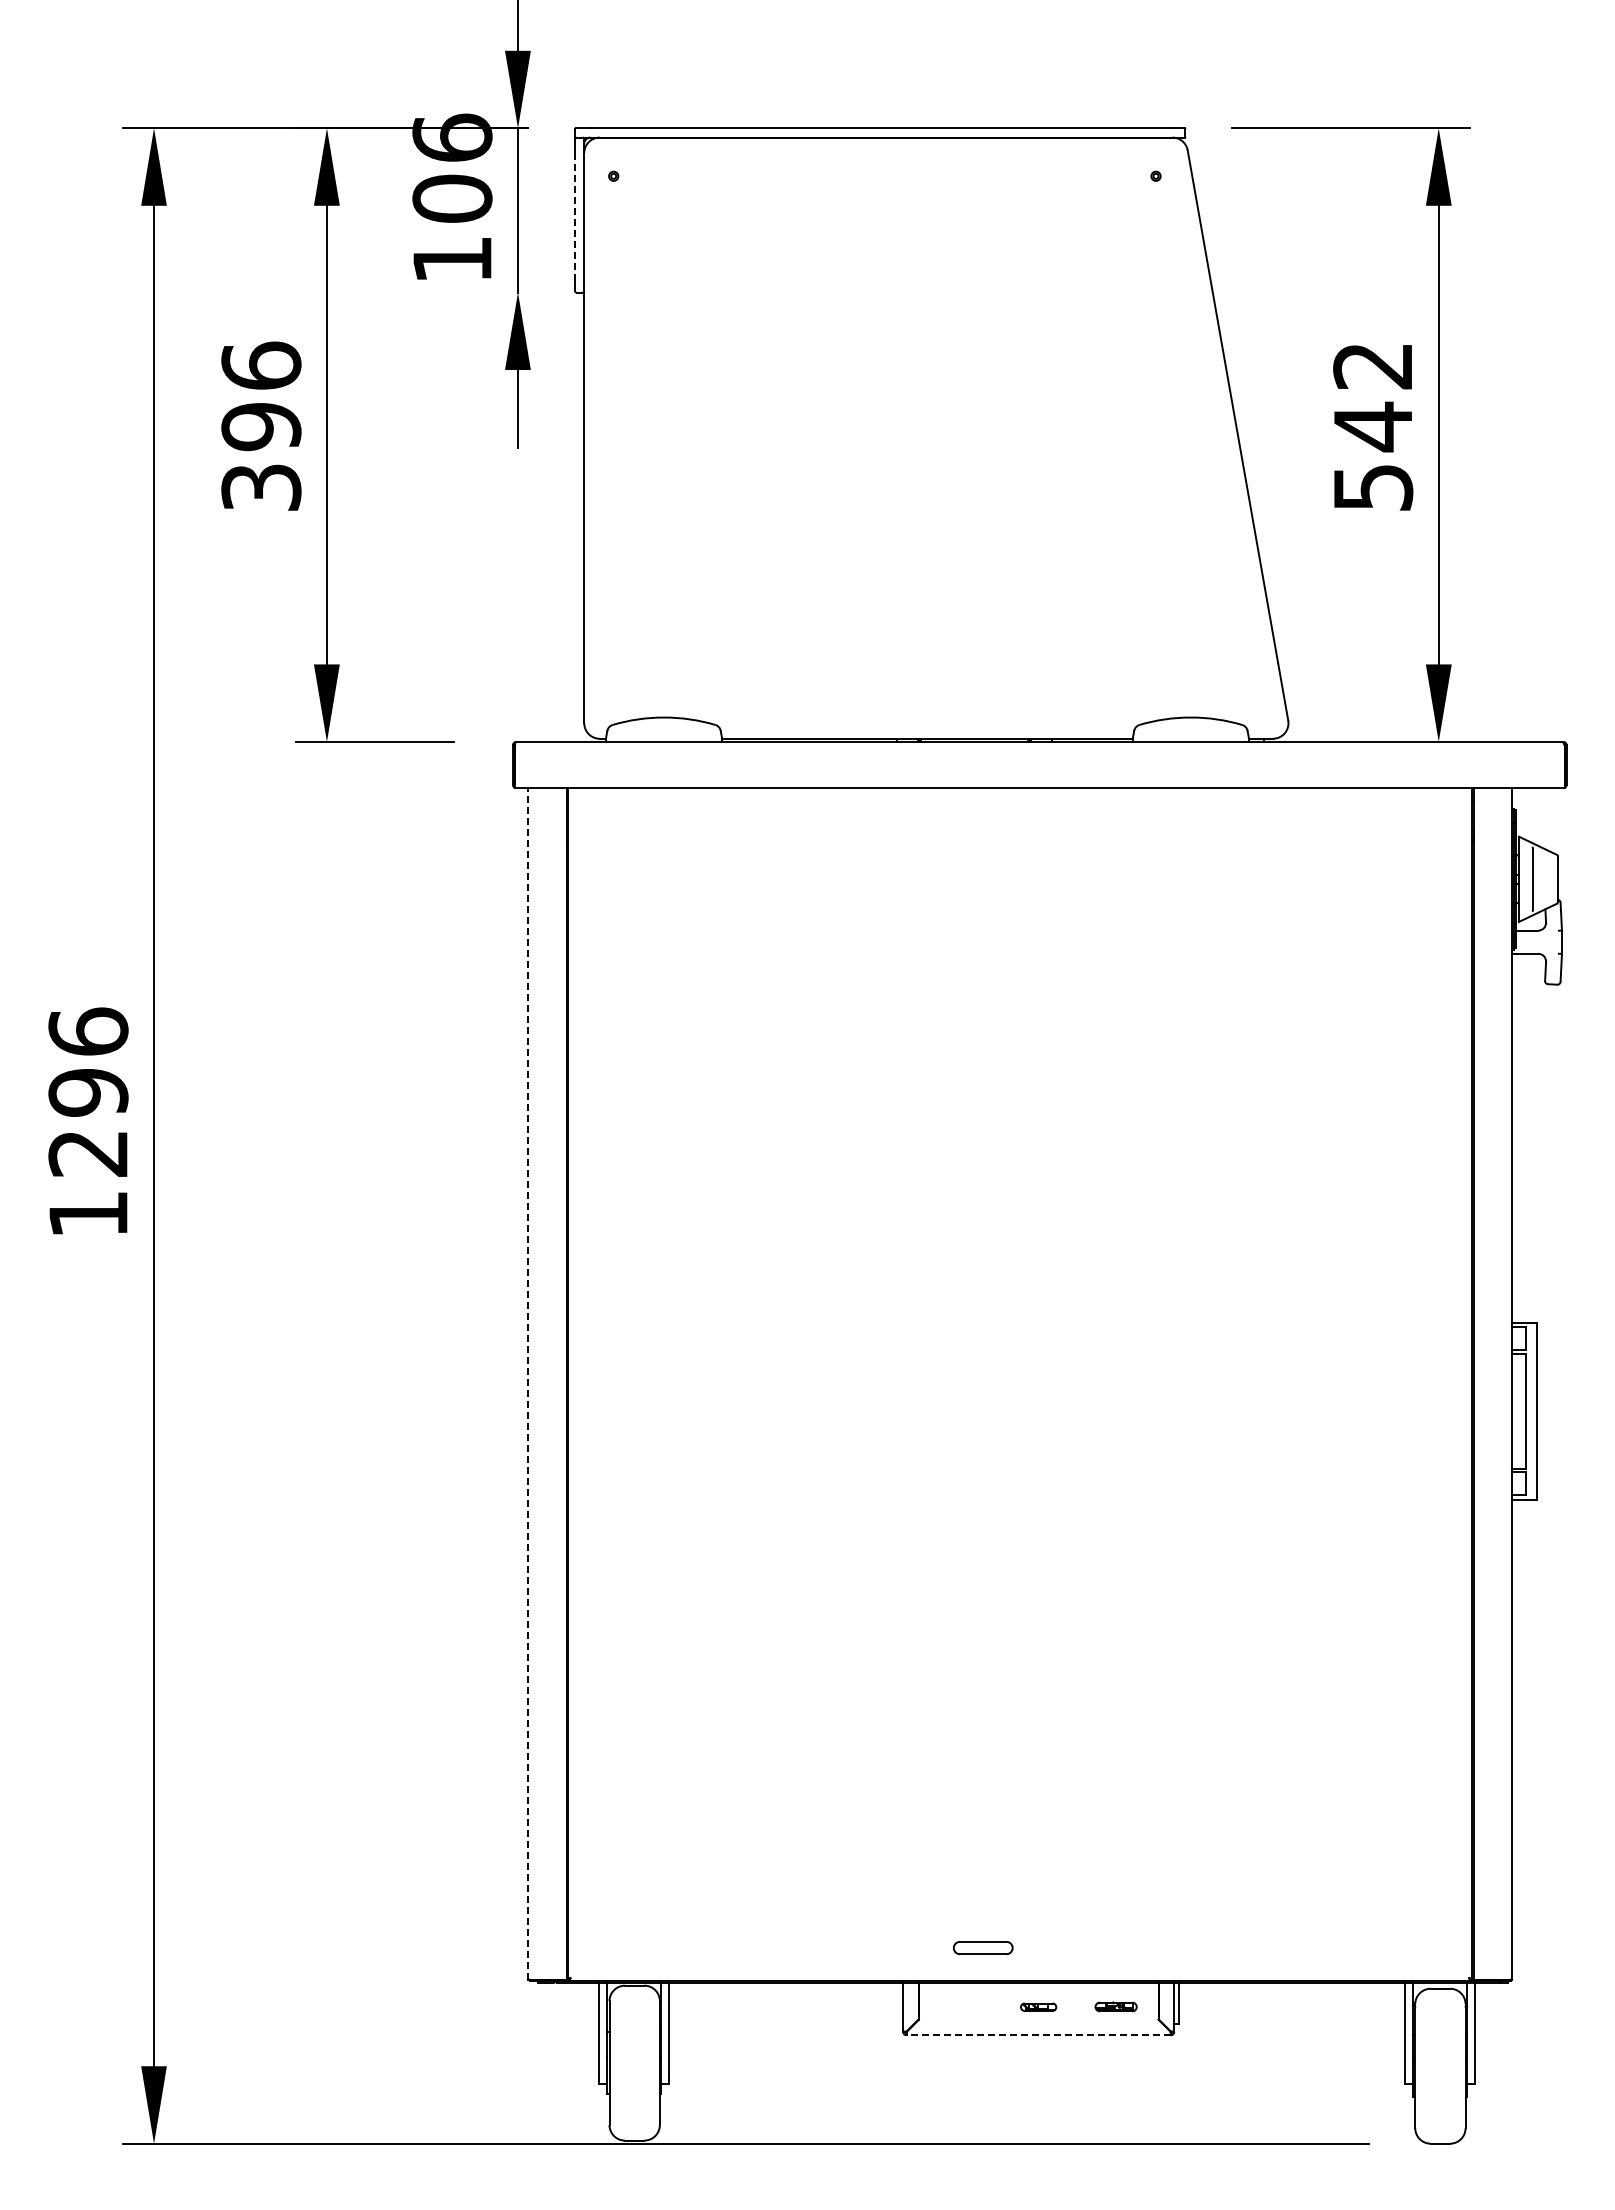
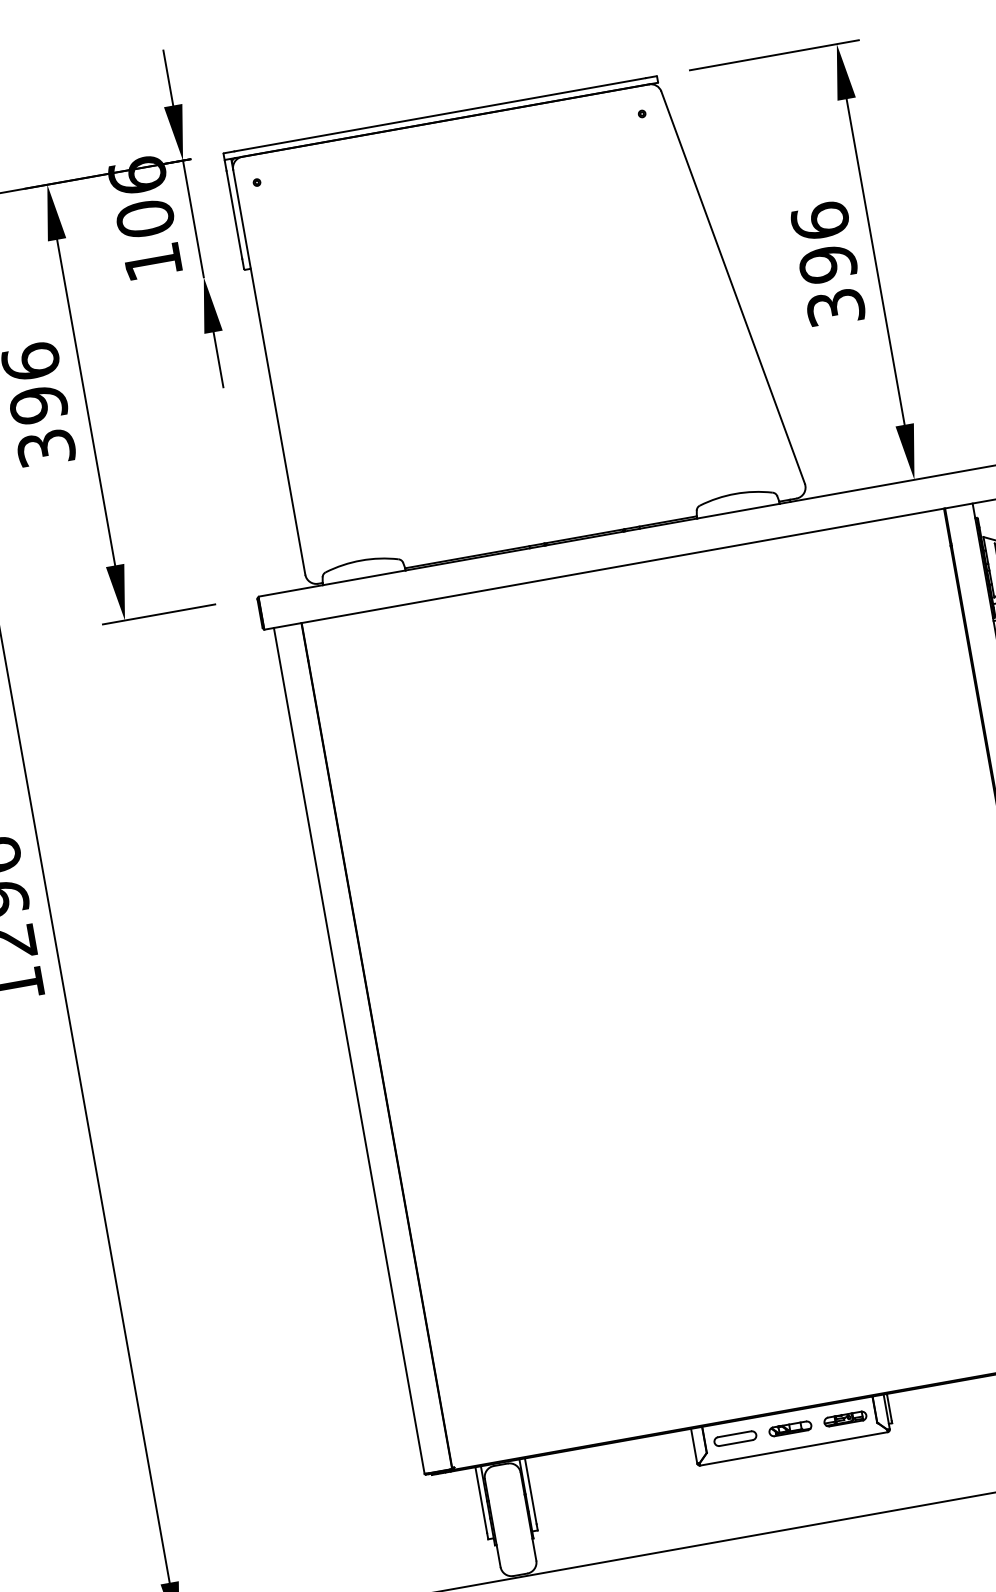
line: (574, 215) -> (234, 215), dashed -> solid
text: (1373, 425) -> (828, 263), 542 -> 396
line: (528, 1384) -> (349, 1051), dashed -> solid
part: (982, 1948) -> (734, 1439), moved
part: (1115, 2006) -> (844, 1418), size x1.43
part: (1038, 2007) -> (790, 1429), size x1.67
line: (1038, 2035) -> (793, 1449), dashed -> solid

